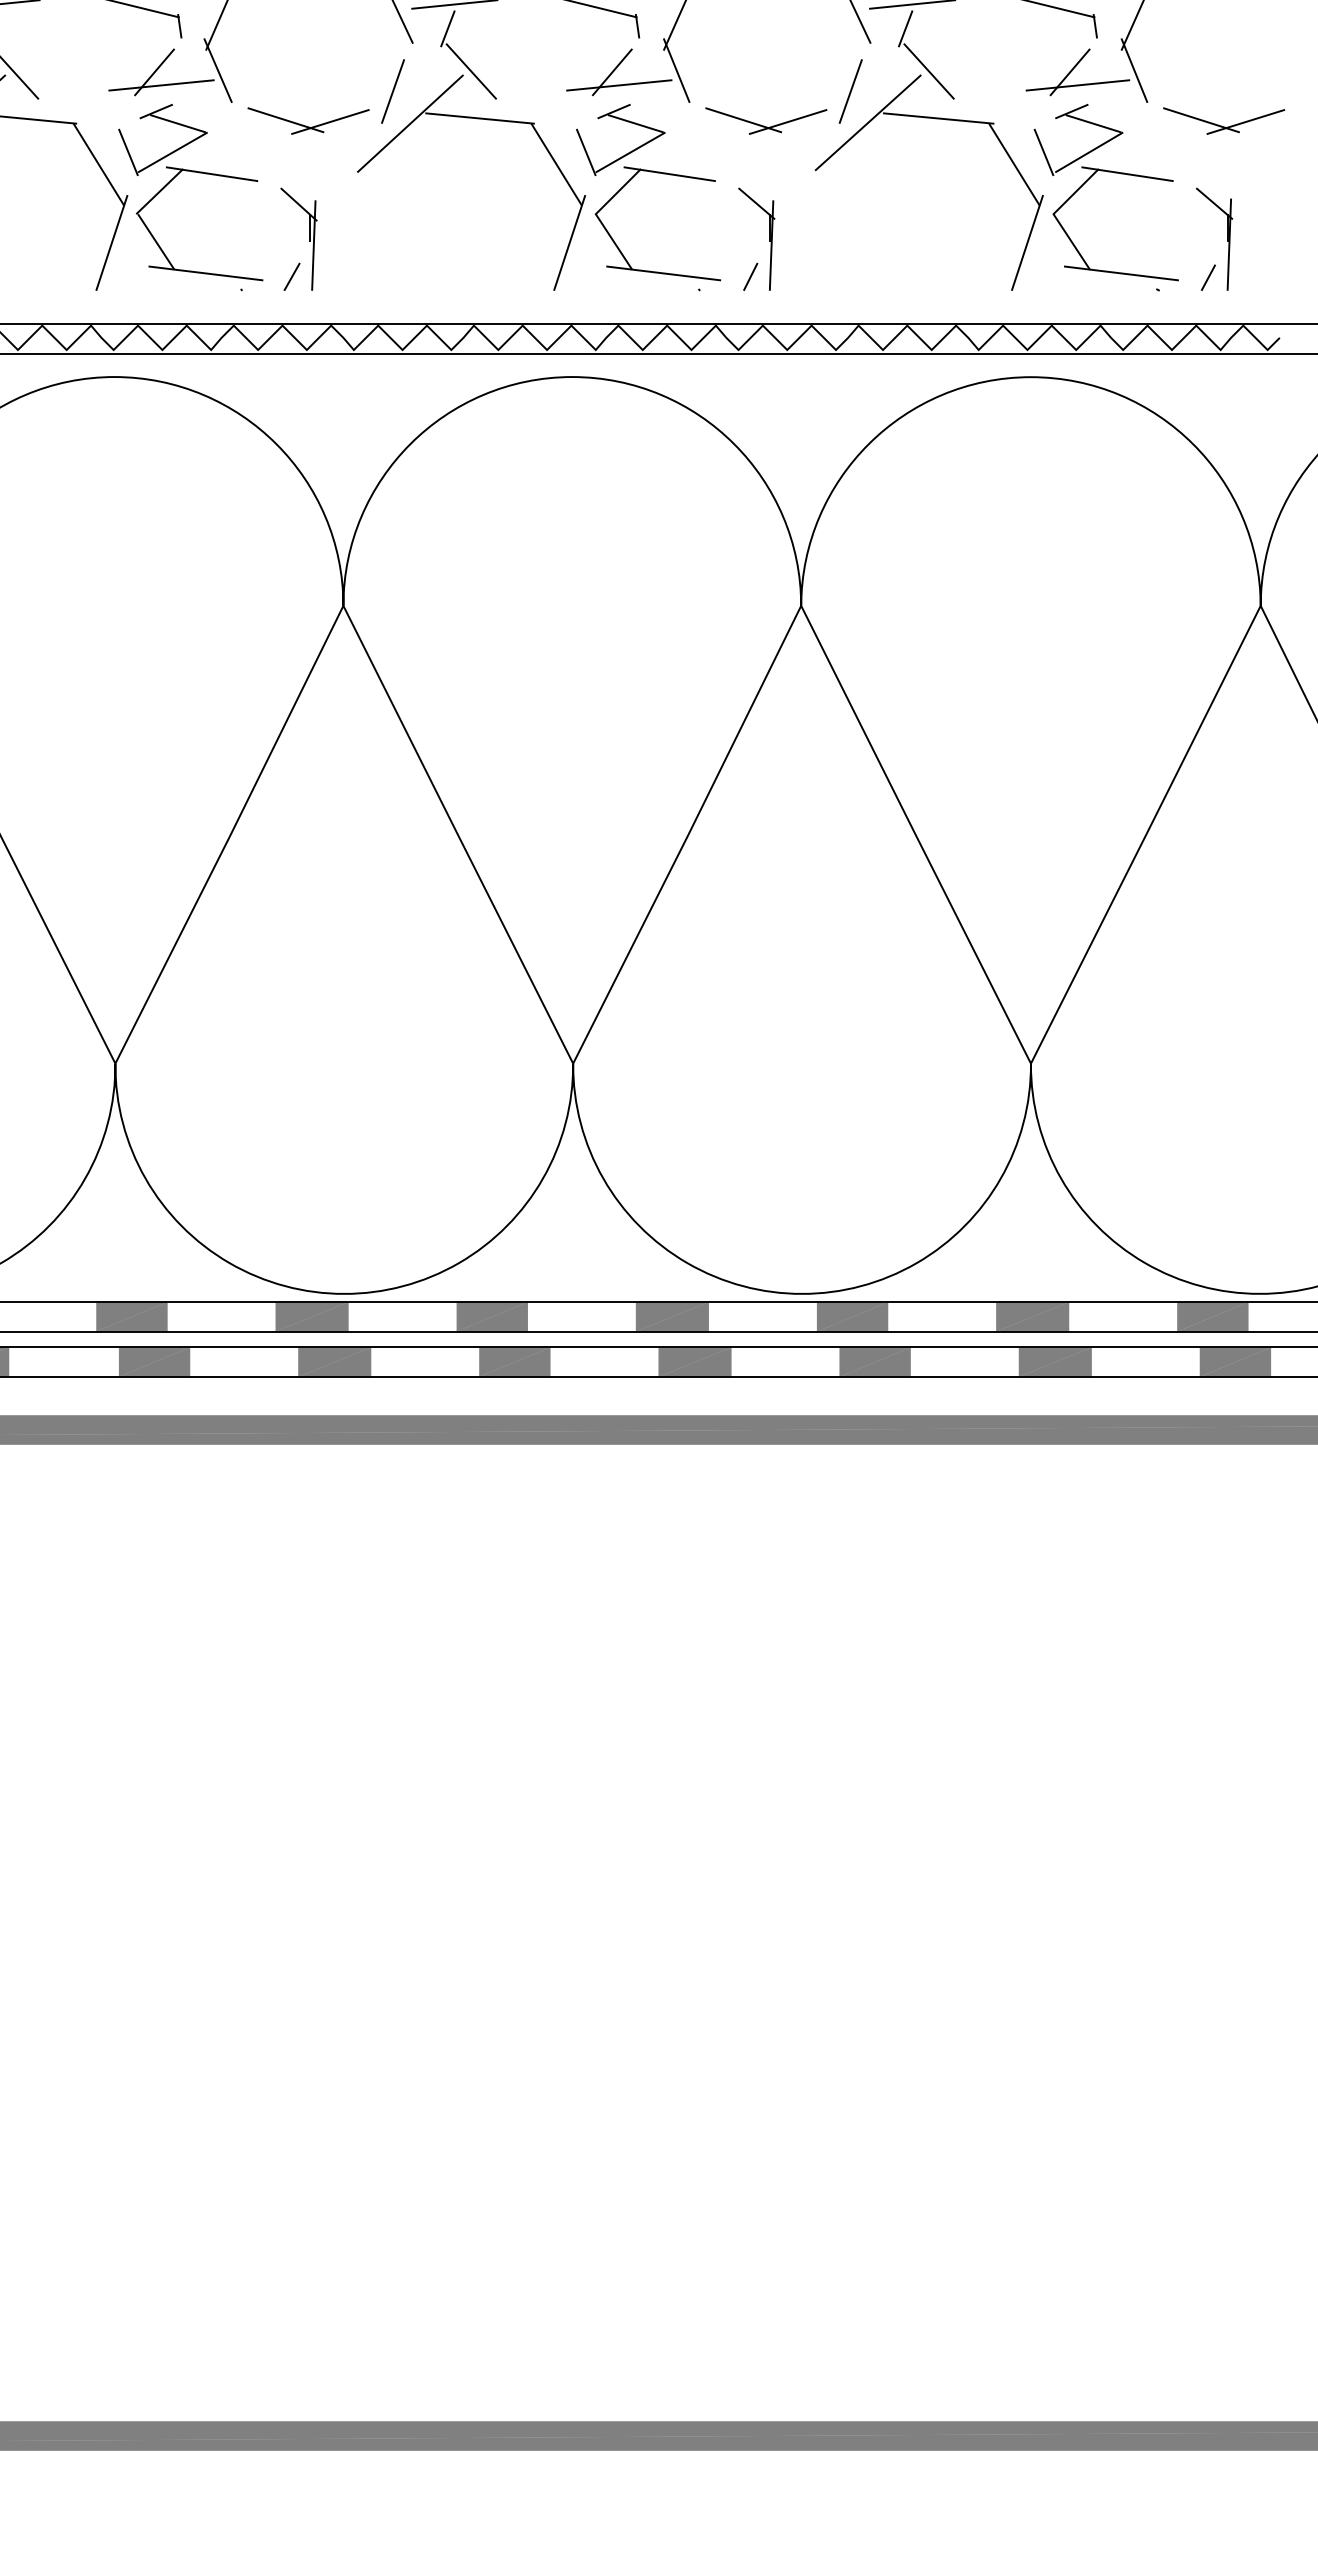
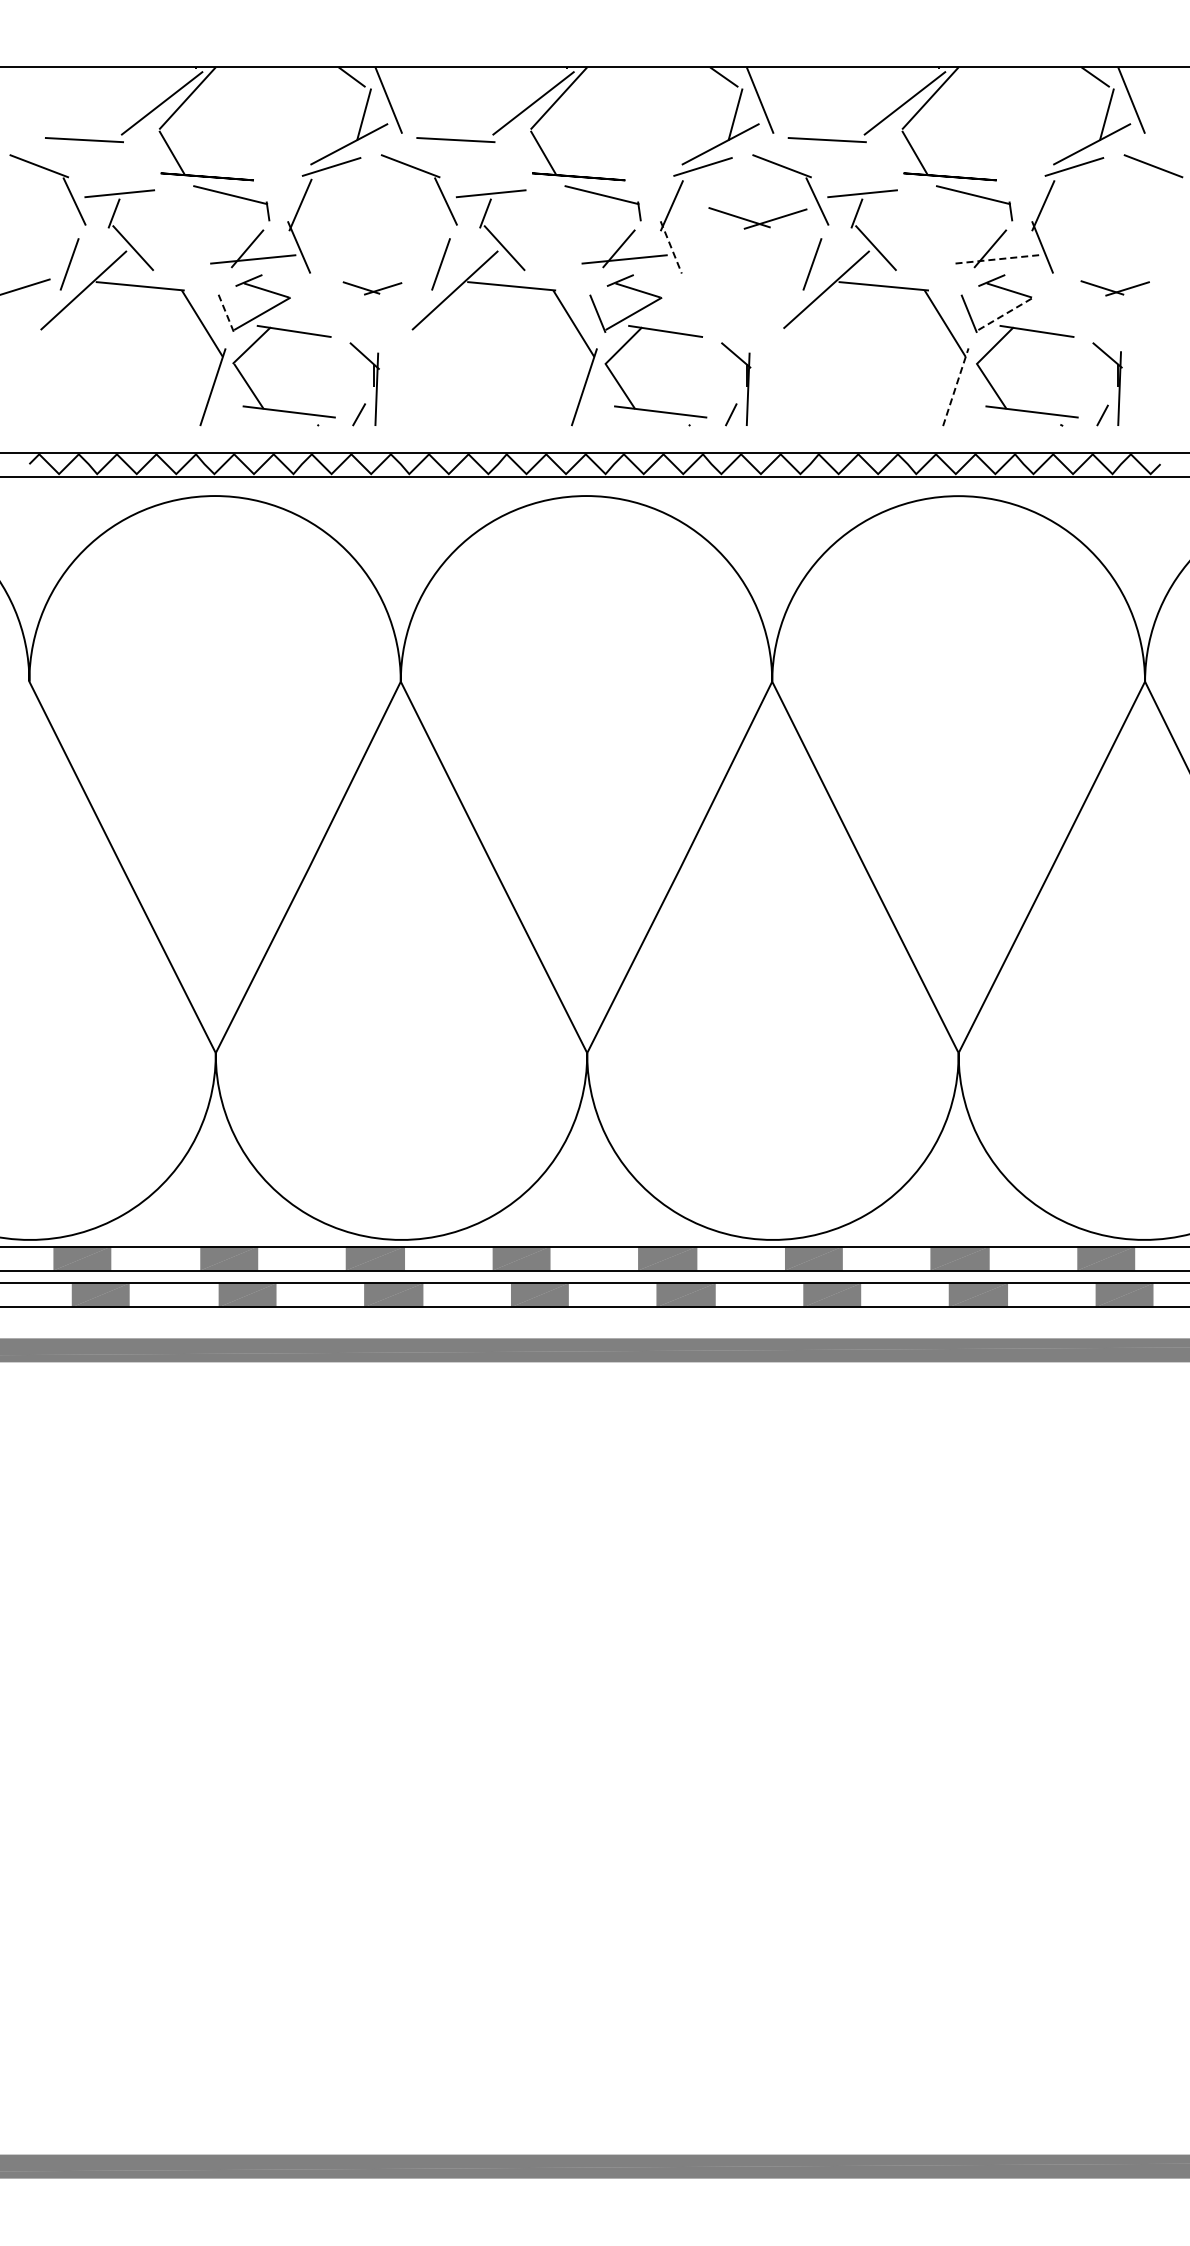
line: (677, 70) -> (671, 247), solid -> dashed
line: (1077, 85) -> (996, 259), solid -> dashed
part: (308, 121) -> (372, 288), size x0.6
part: (765, 121) -> (757, 218), moved
part: (1223, 121) -> (1114, 288), size x0.7
line: (128, 152) -> (226, 313), solid -> dashed
line: (1088, 152) -> (1005, 313), solid -> dashed
line: (1027, 243) -> (955, 387), solid -> dashed

